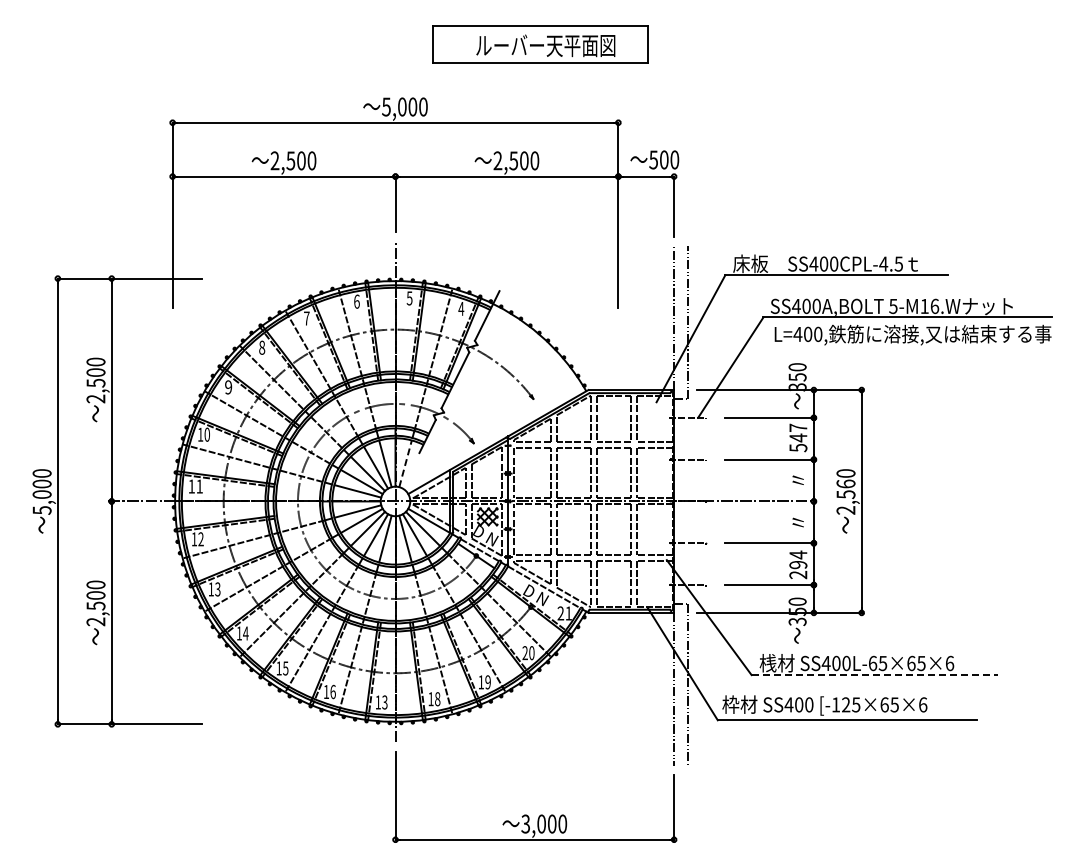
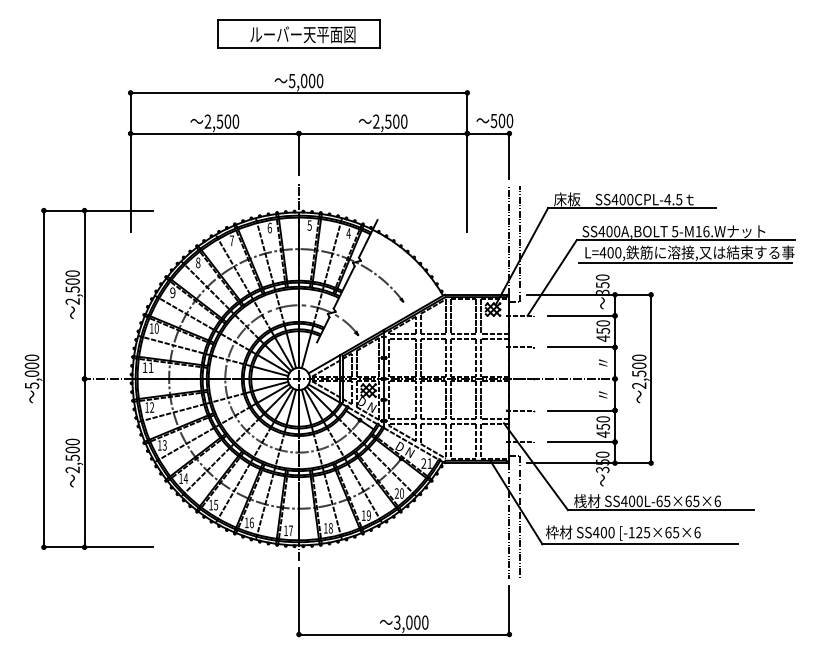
part: (540, 44) -> (298, 33), moved
line: (906, 347) -> (684, 262), added
hatch: (652, 409) -> (493, 309), added
text: (798, 437) -> (603, 330), 547 -> 450
line: (405, 463) -> (306, 350), dashed -> solid
text: (845, 483) -> (638, 365), 2,560 -> 2,500
text: (798, 564) -> (603, 426), 294 -> 450
line: (875, 675) -> (661, 510), dashed -> solid
text: (384, 702) -> (290, 530), 13 -> 17

